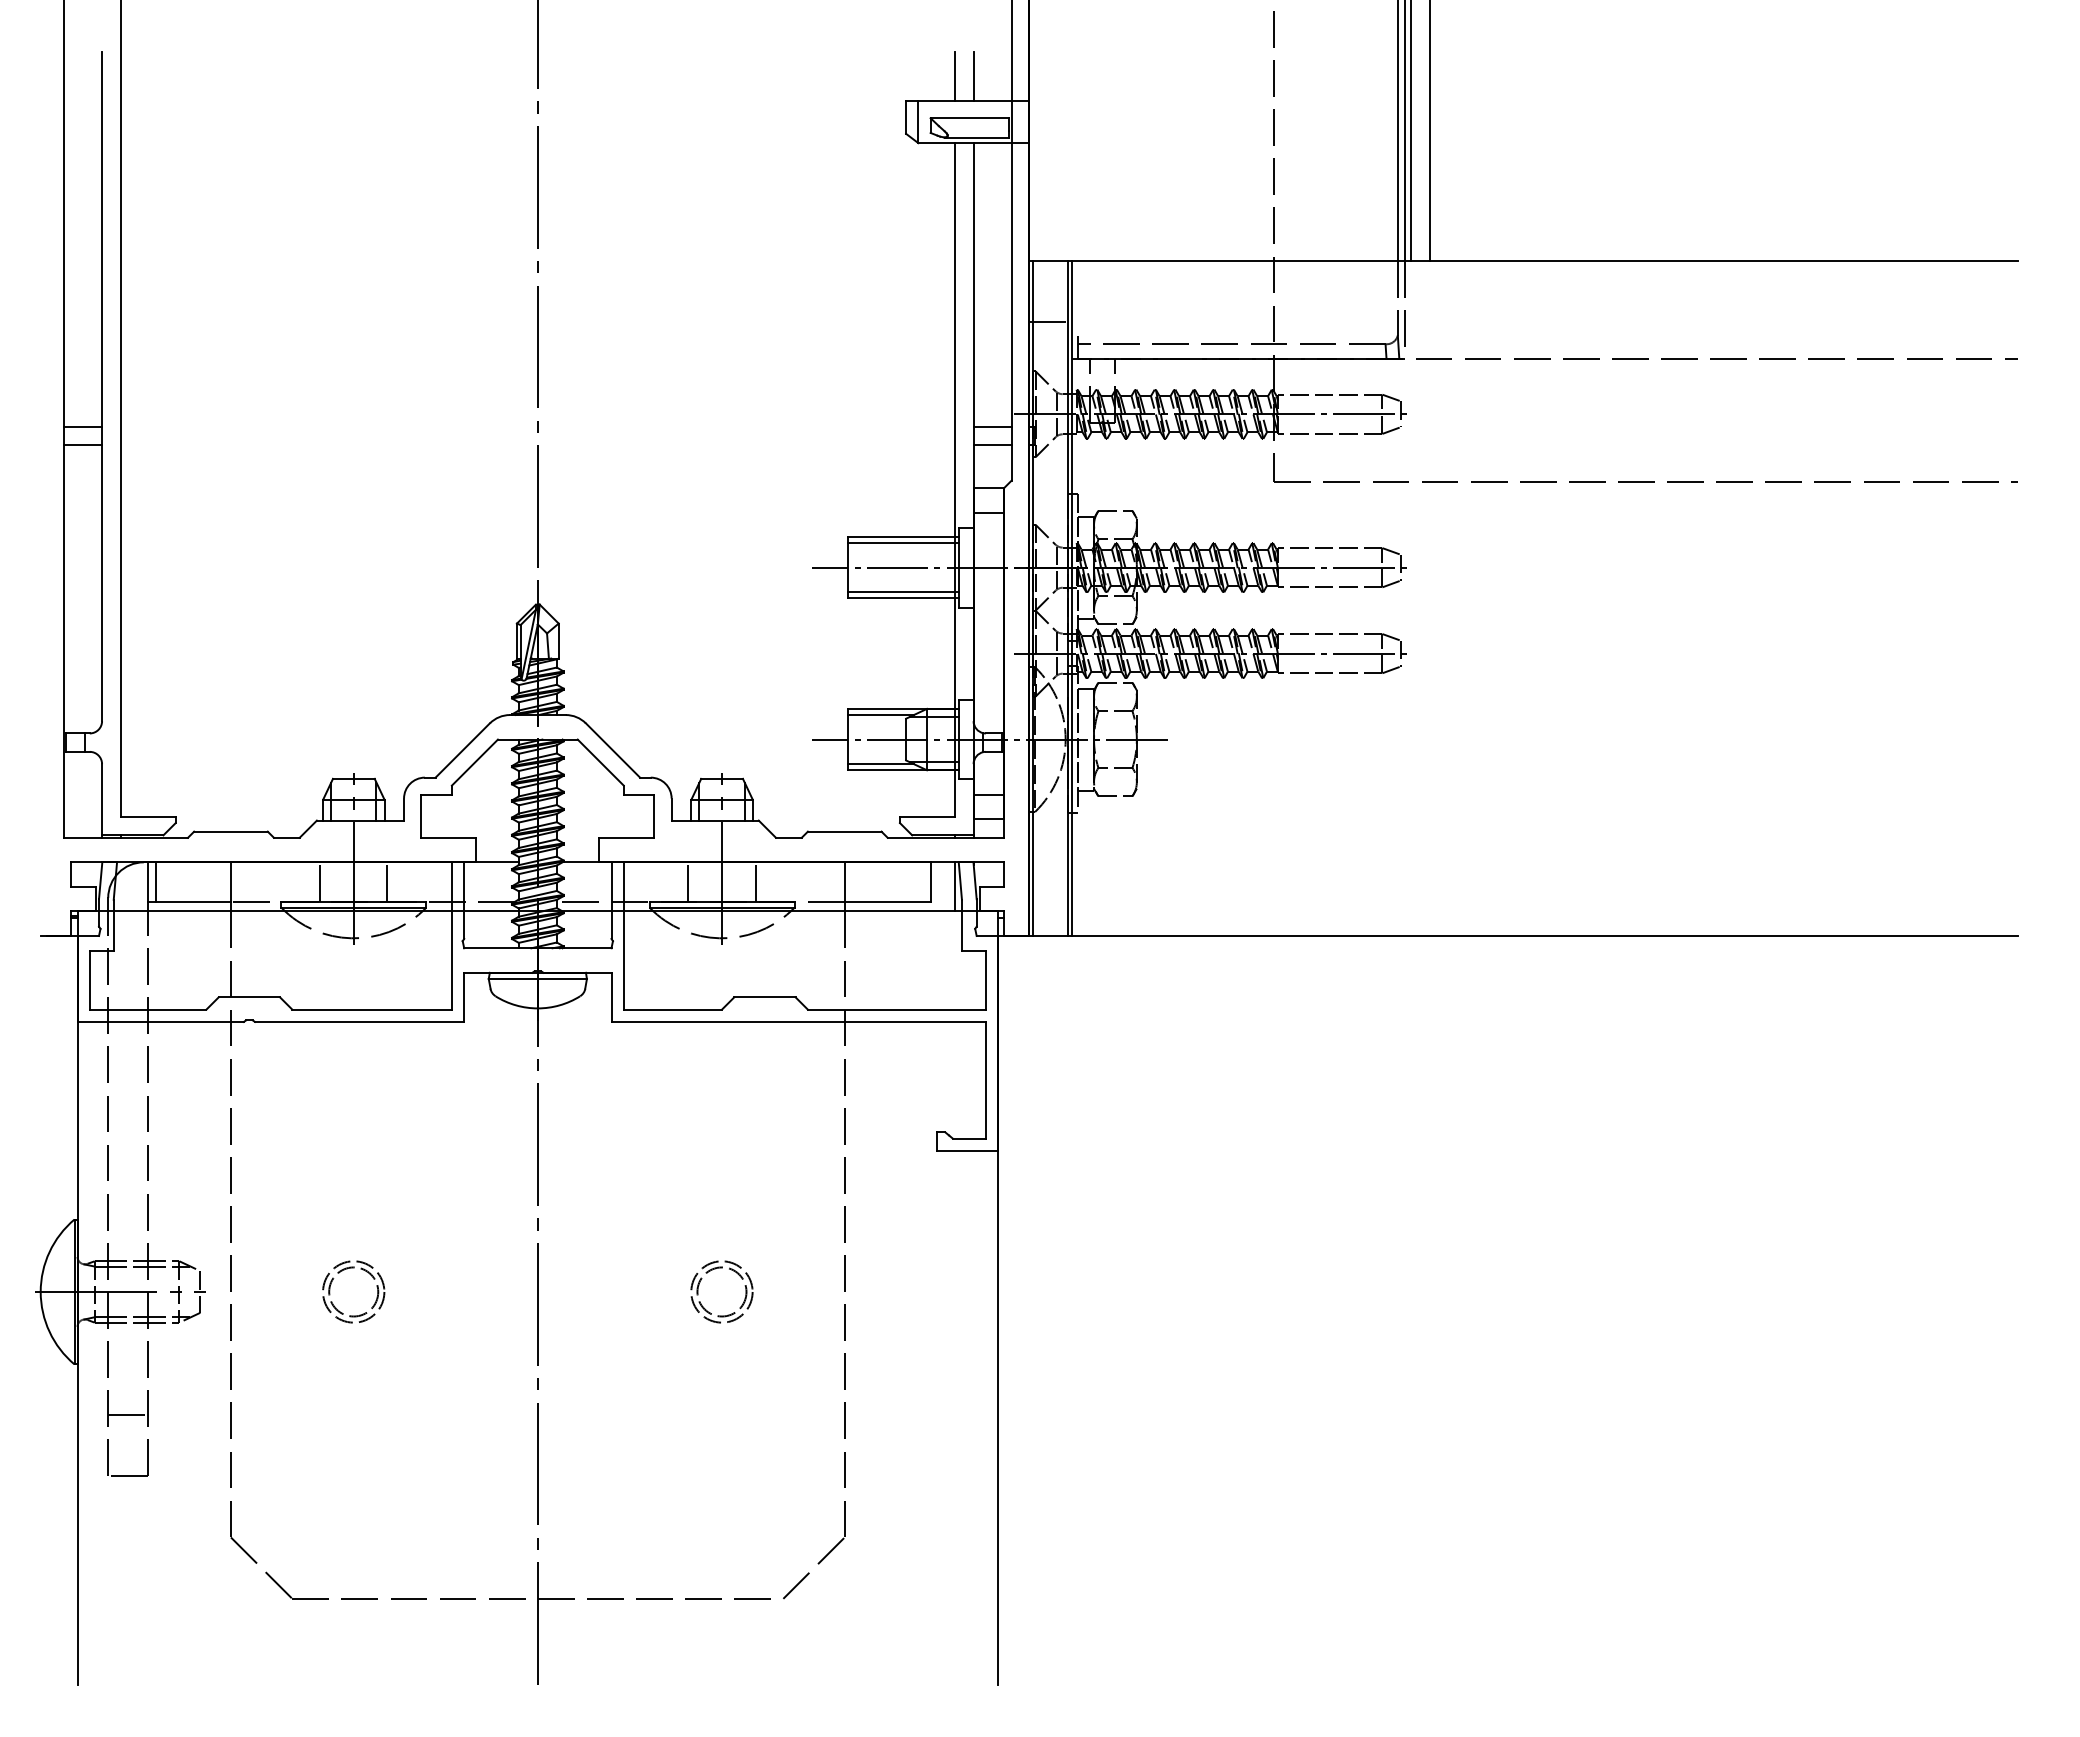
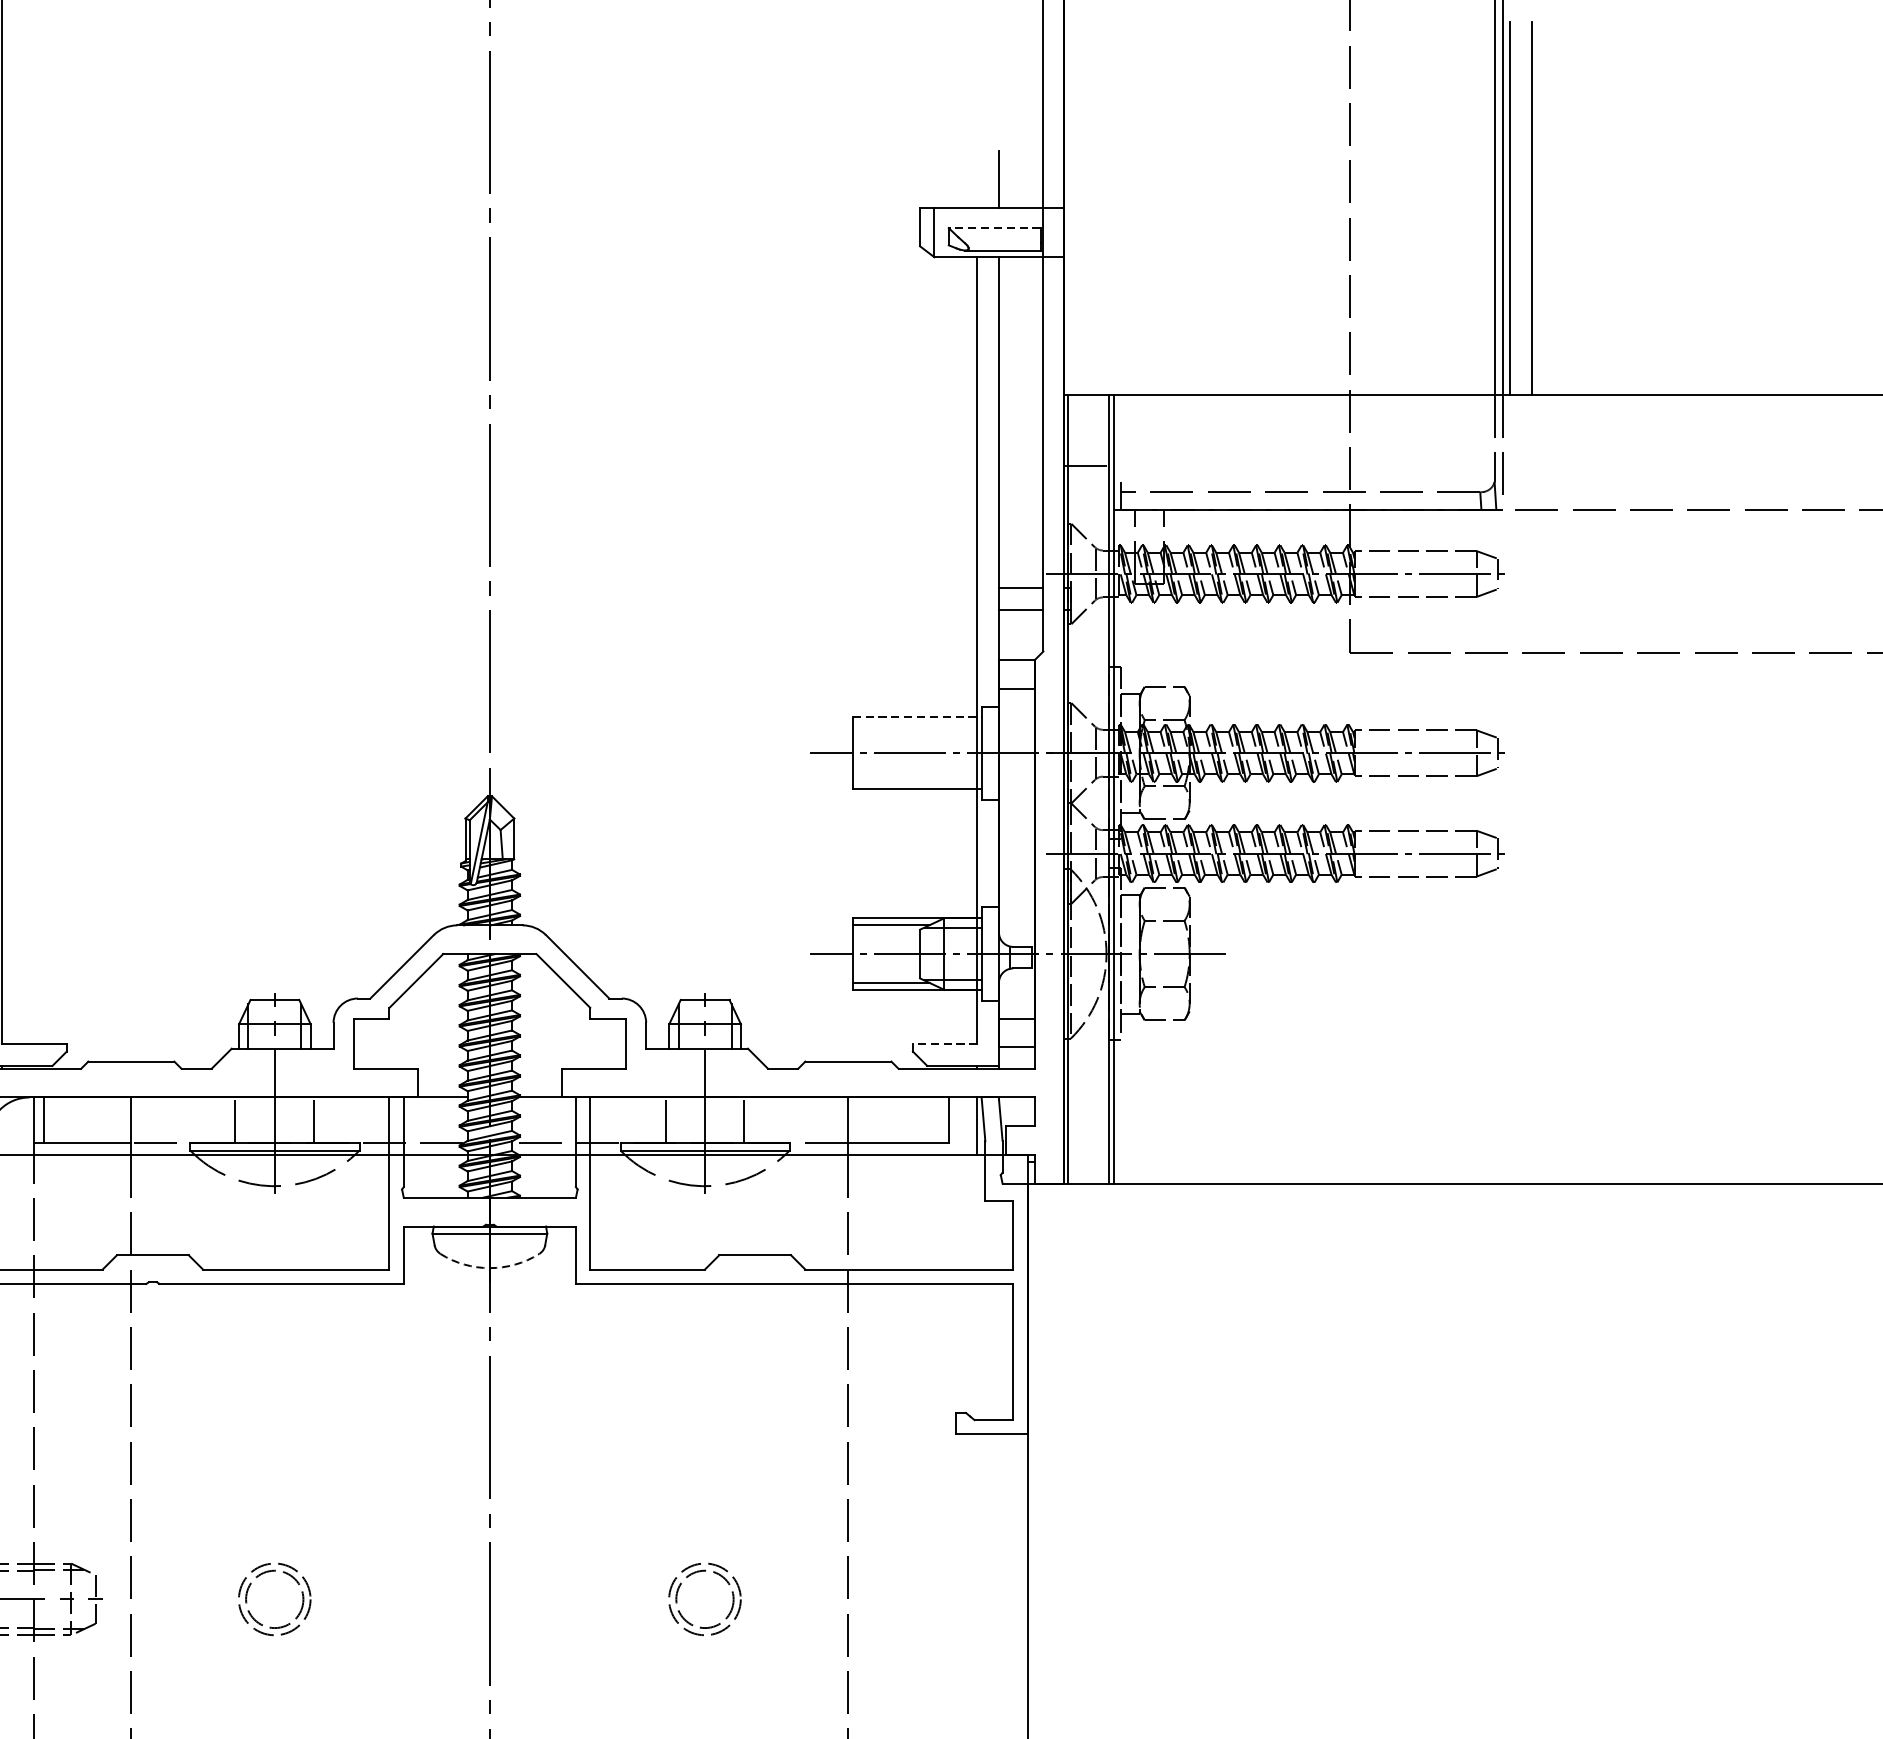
line: (955, 76) -> (977, 179), removed
line: (969, 118) -> (994, 228), solid -> dashed
line: (904, 537) -> (918, 717), solid -> dashed
line: (903, 542) -> (917, 723), removed
line: (903, 592) -> (917, 782), removed
line: (927, 816) -> (945, 1043), solid -> dashed
arc: (537, 1008) -> (489, 1268), solid -> dashed

